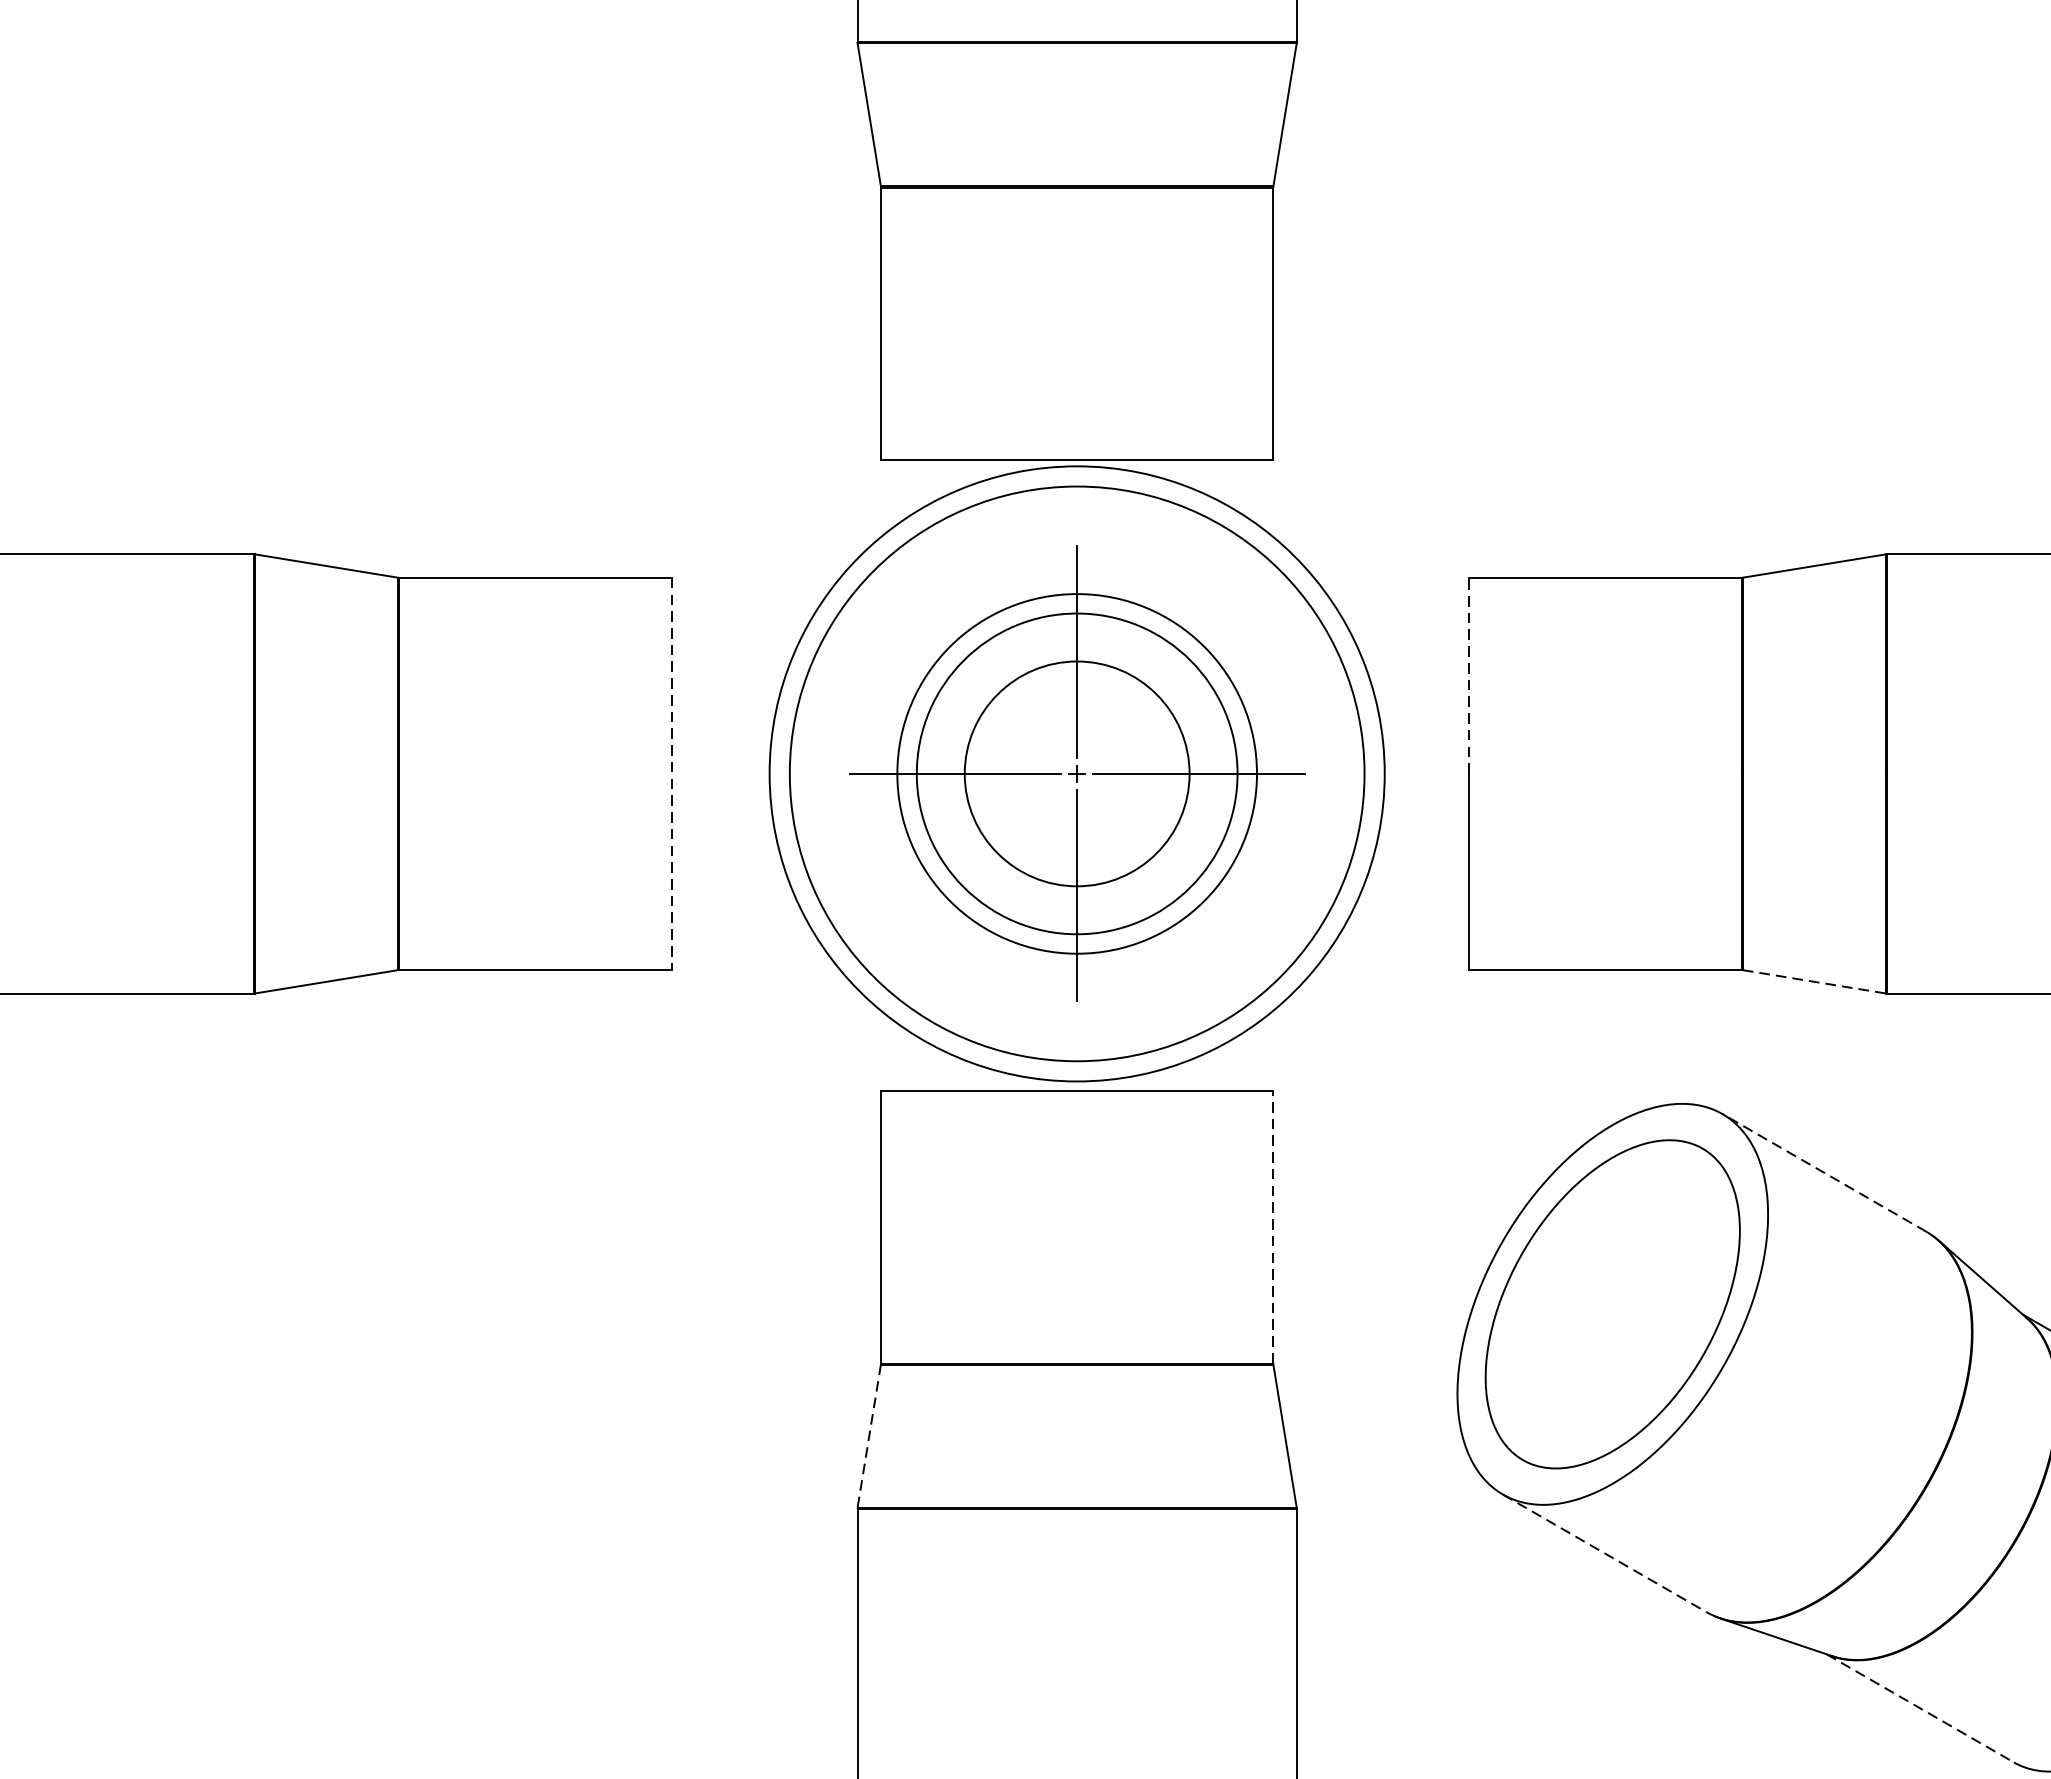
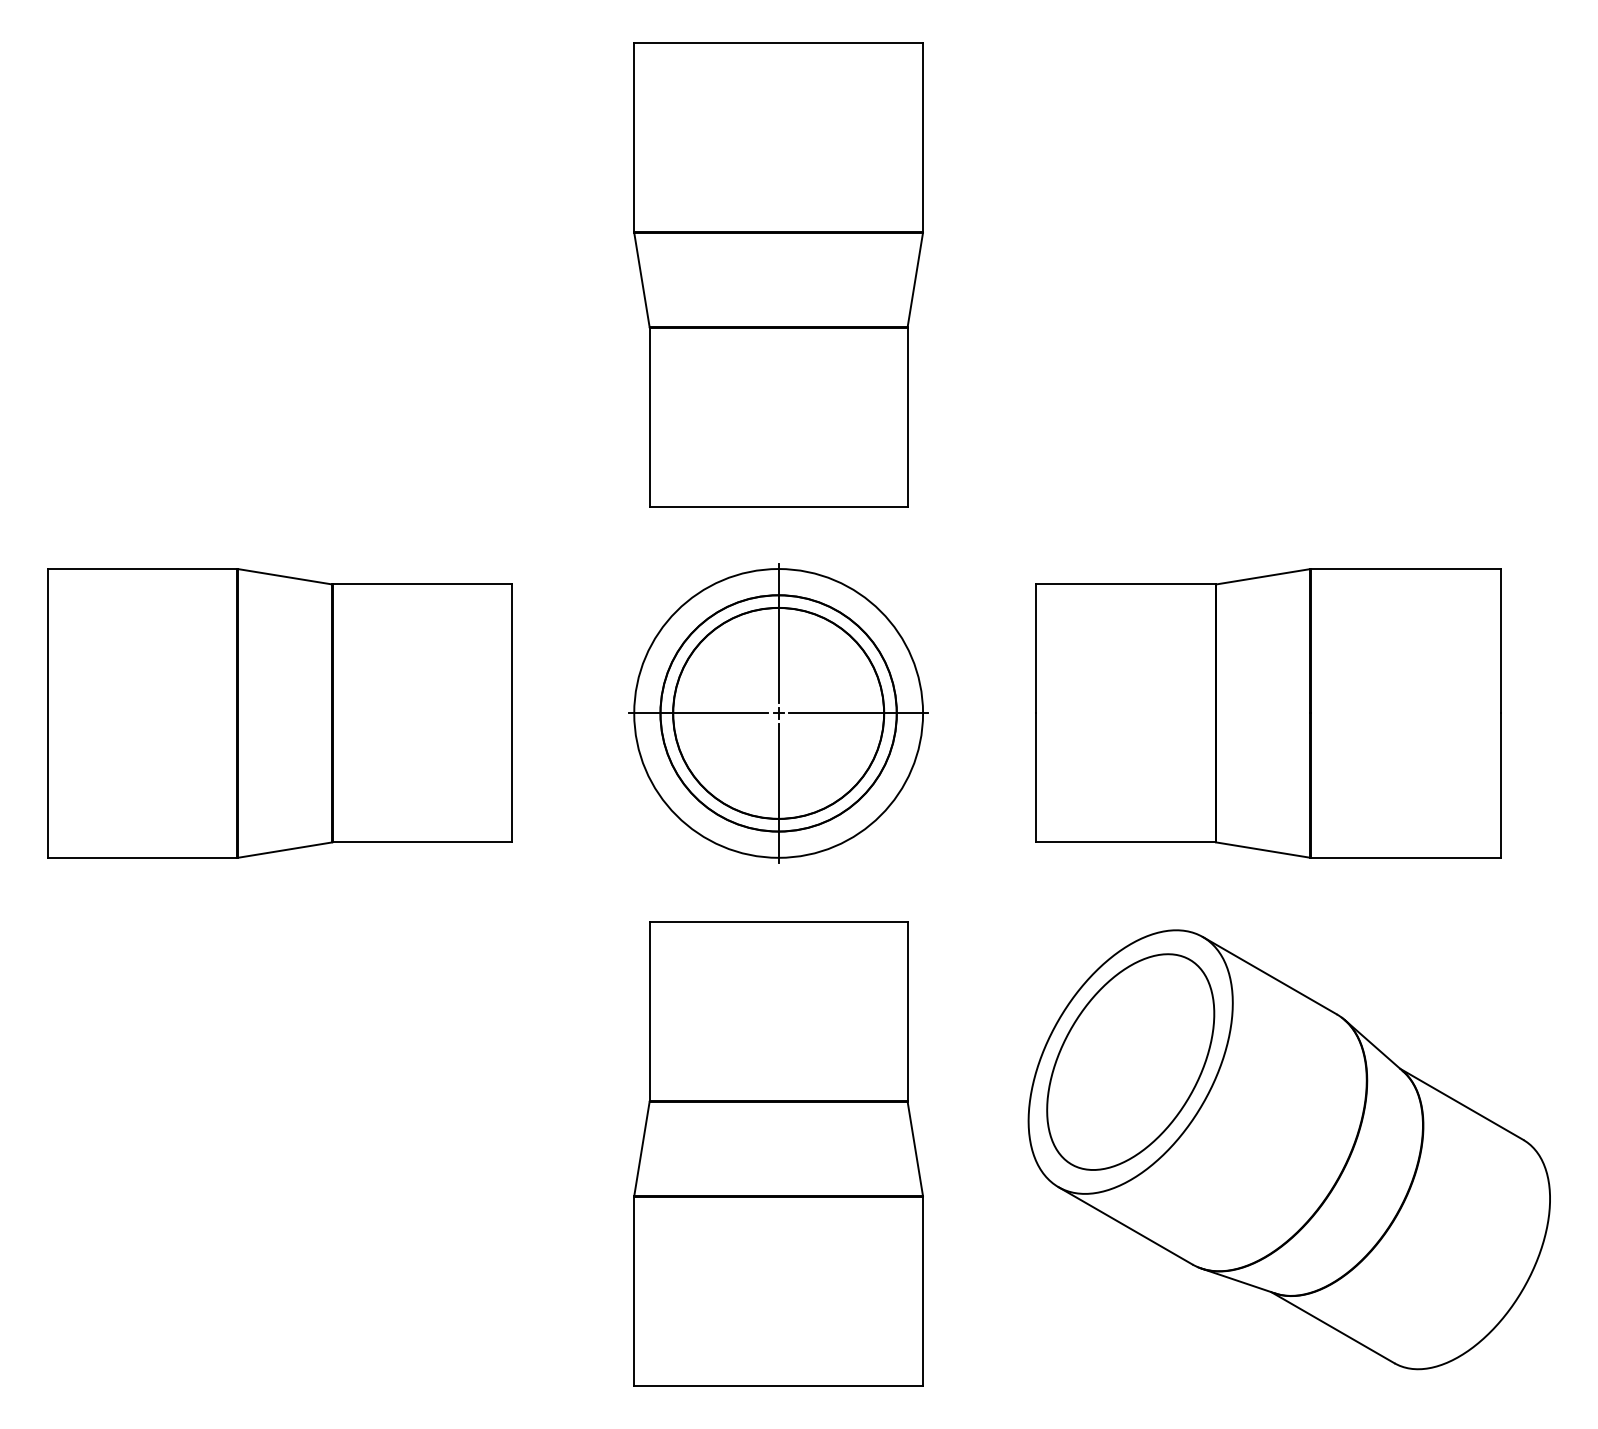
line: (1469, 675) -> (1036, 648), dashed -> solid
circle: (1076, 772) -> (778, 712), size x1.43
line: (672, 774) -> (512, 713), dashed -> solid
circle: (1076, 774) -> (778, 713), size x0.62
circle: (1076, 774) -> (778, 713), size x0.71
line: (1814, 982) -> (1263, 850), dashed -> solid
line: (1823, 1172) -> (1269, 975), dashed -> solid
line: (1273, 1227) -> (907, 1011), dashed -> solid
line: (868, 1435) -> (641, 1148), dashed -> solid
line: (1604, 1554) -> (1125, 1226), dashed -> solid
line: (1921, 1708) -> (1333, 1327), dashed -> solid

